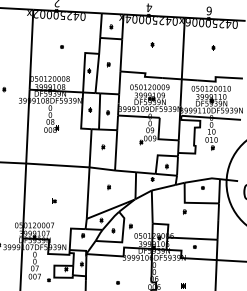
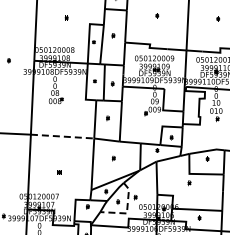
line: (57, 165) -> (62, 136), solid -> dashed
line: (122, 239) -> (127, 210), solid -> dashed

